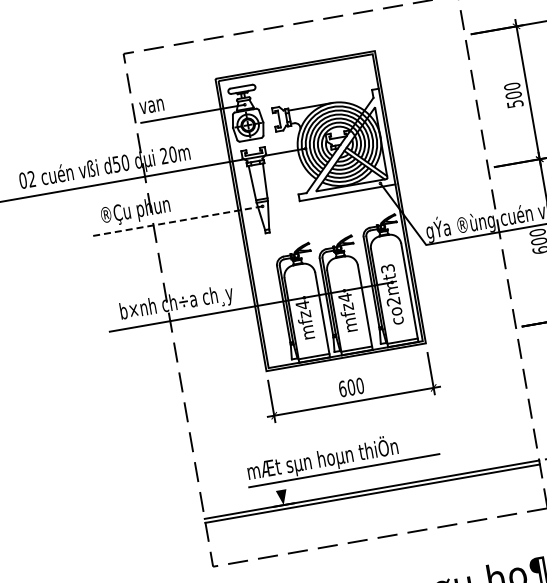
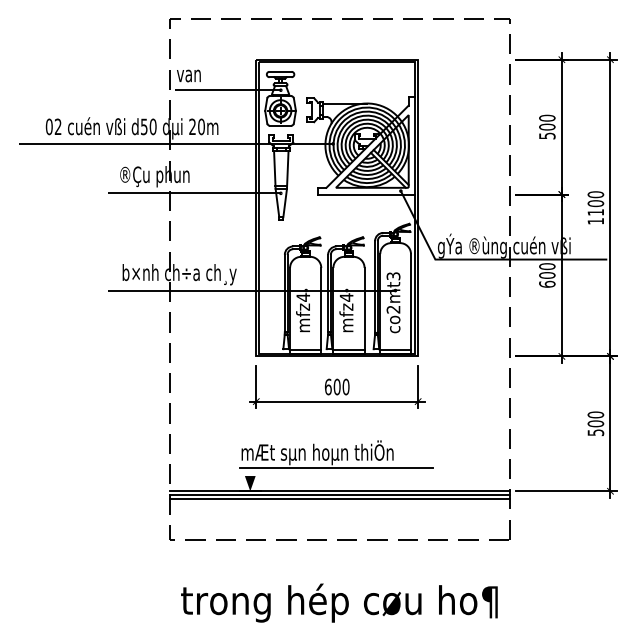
line: (177, 221) -> (194, 193), dashed -> solid
part: (341, 457) -> (336, 454), moved
line: (373, 497) -> (339, 499), added

